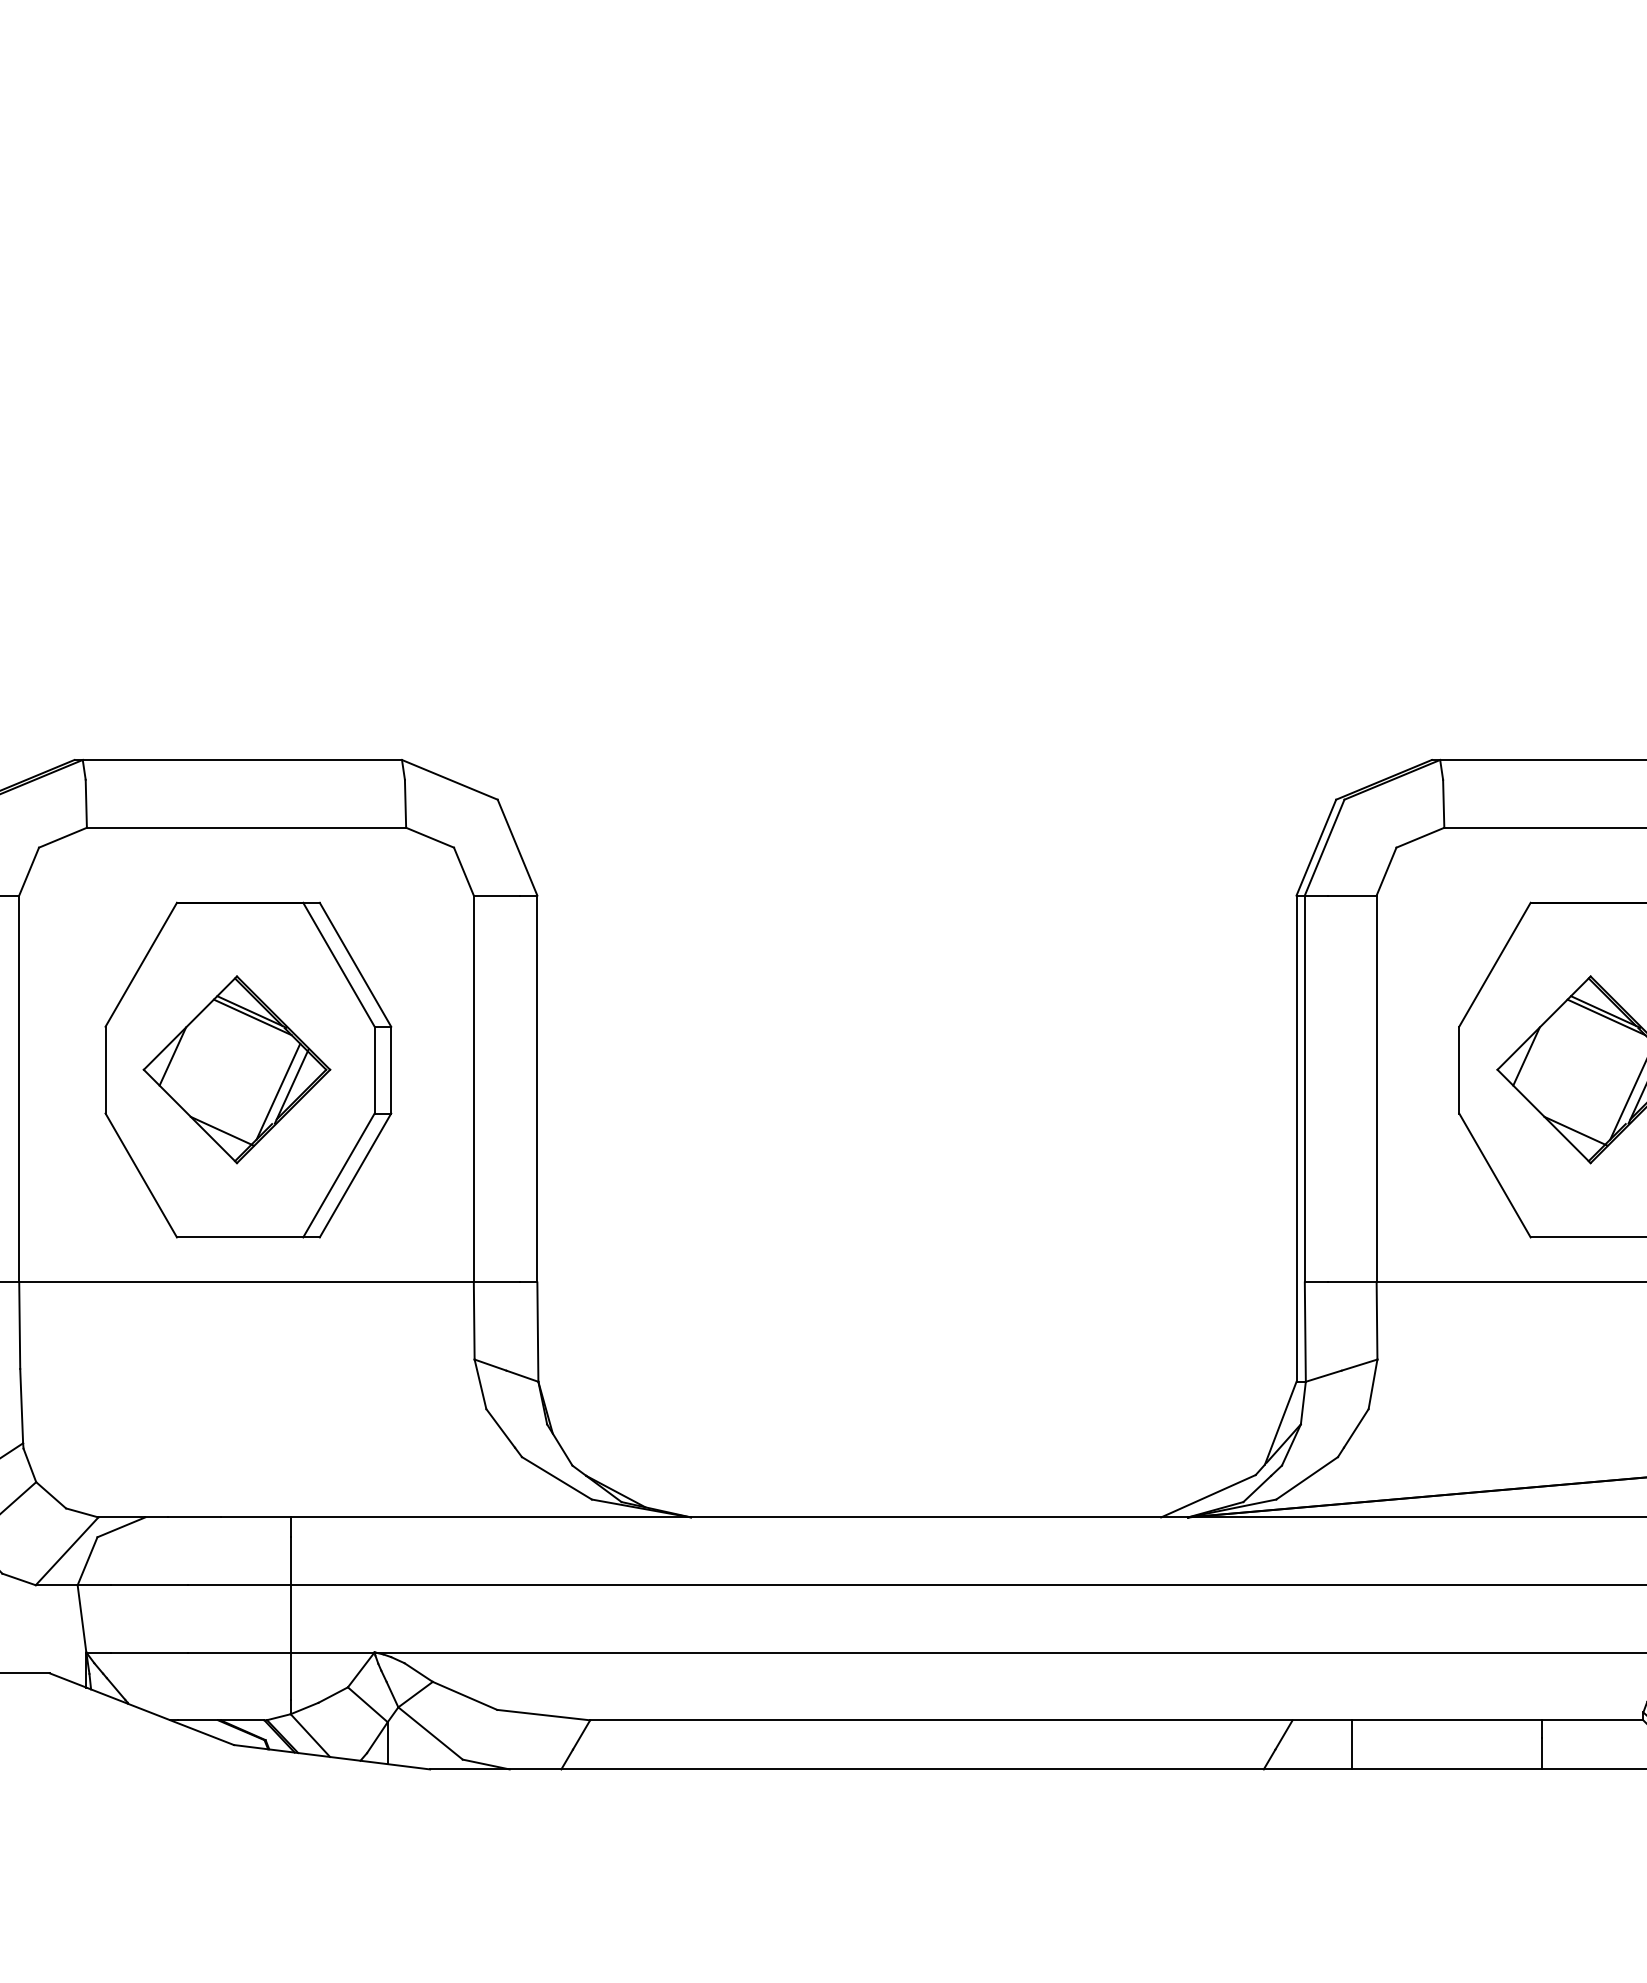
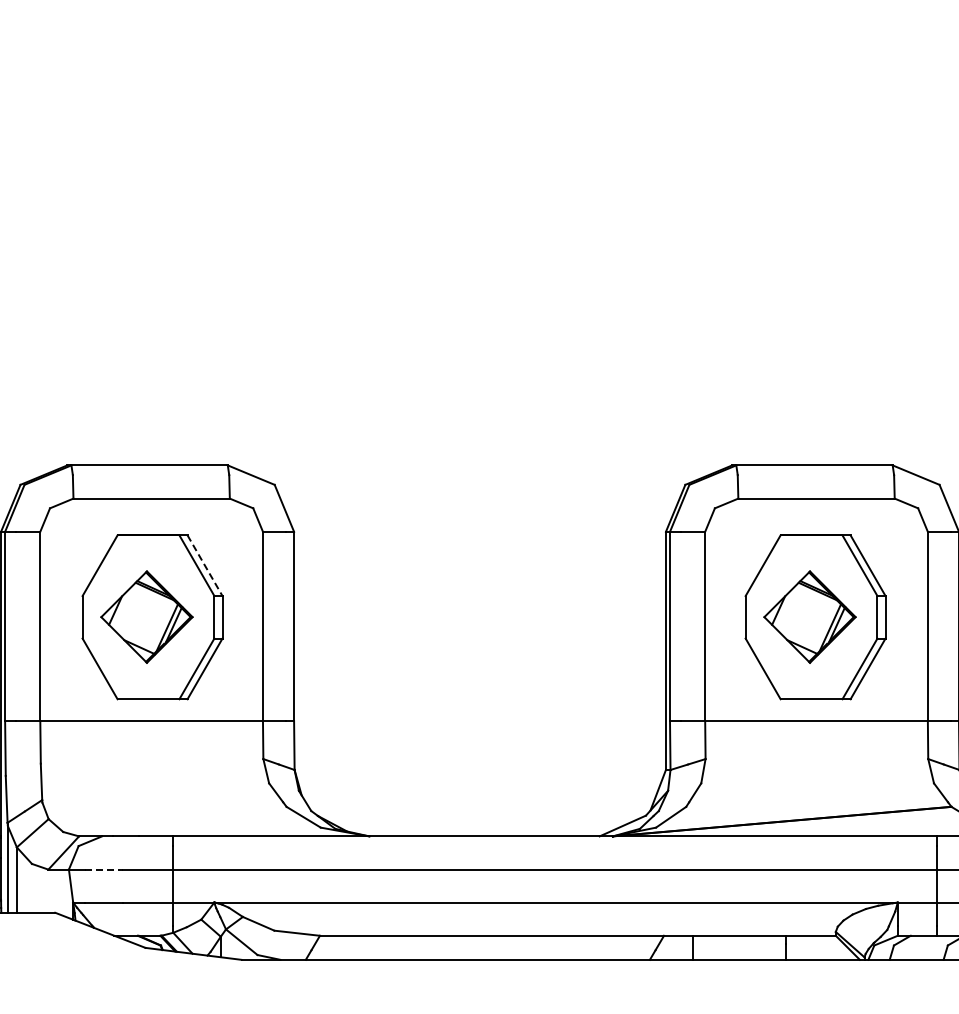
line: (356, 966) -> (205, 566), solid -> dashed
line: (150, 1584) -> (104, 869), solid -> dashed

